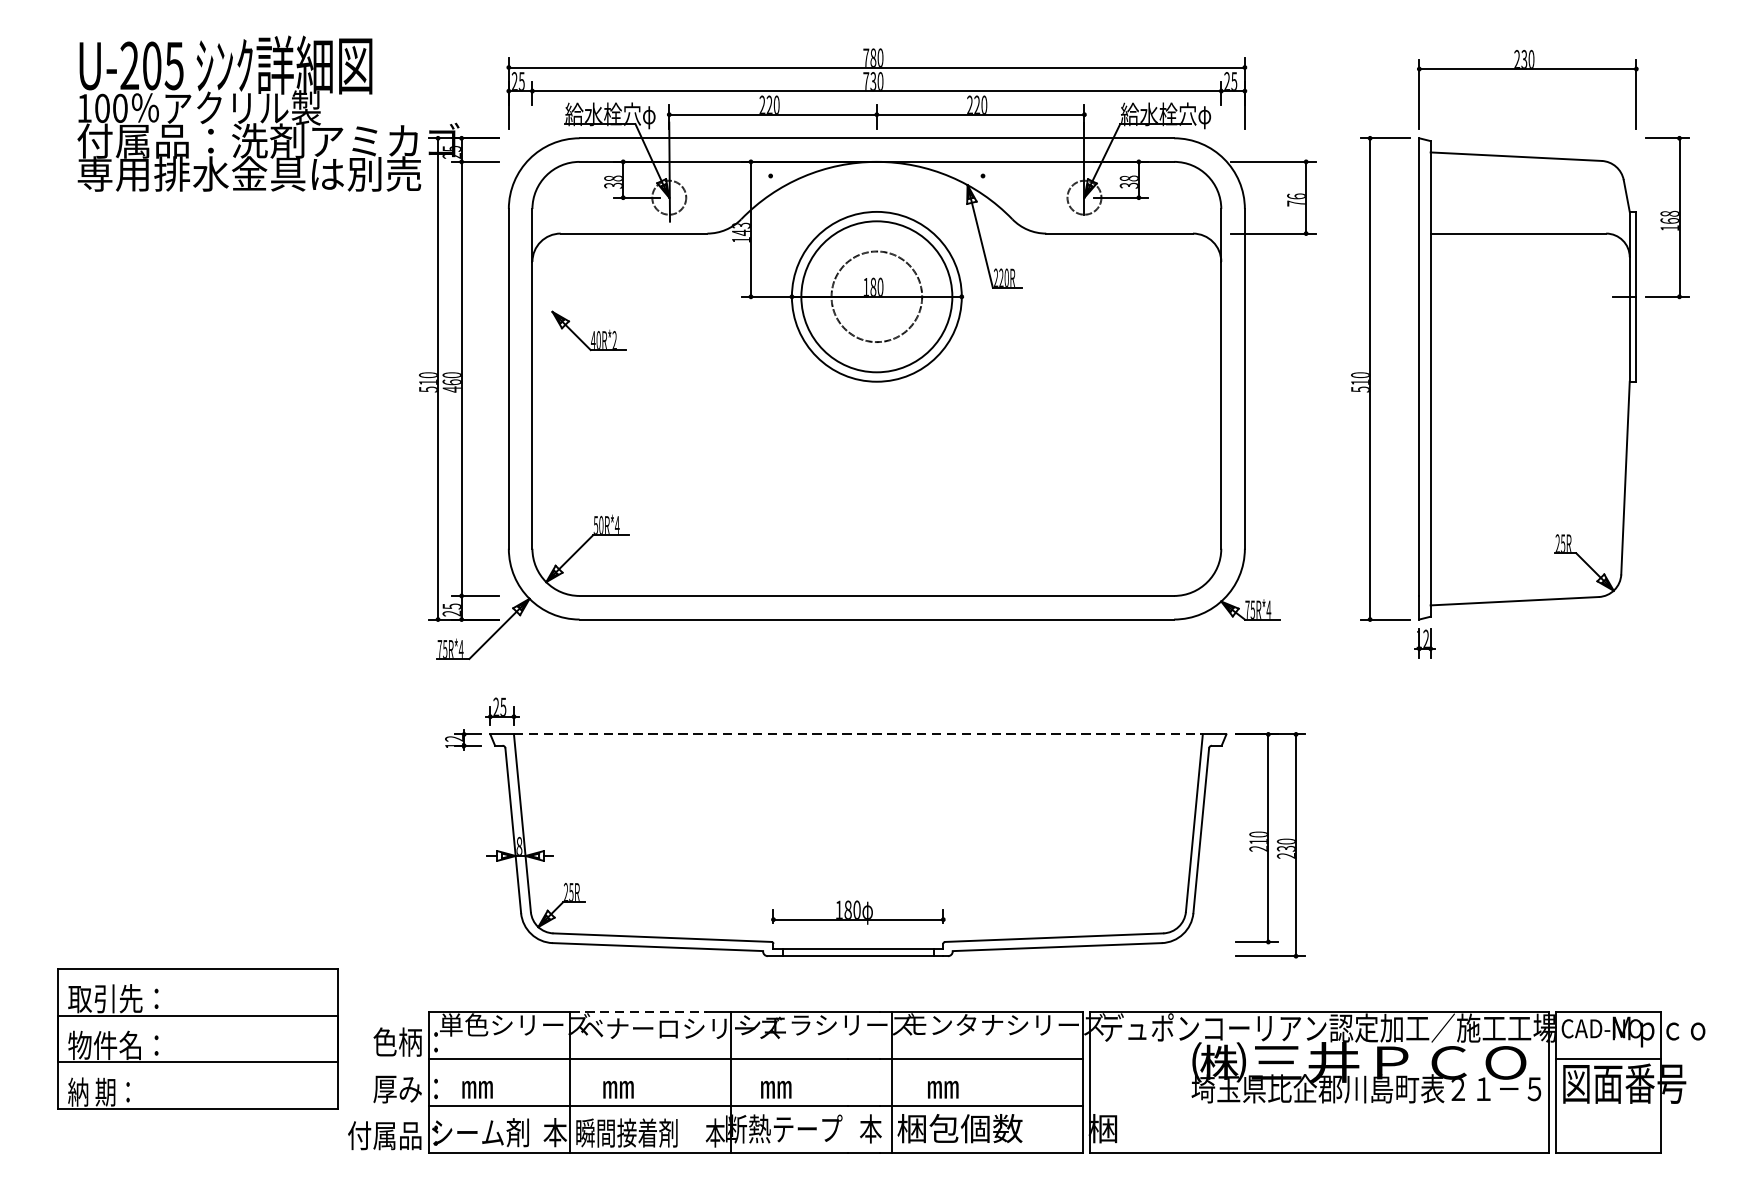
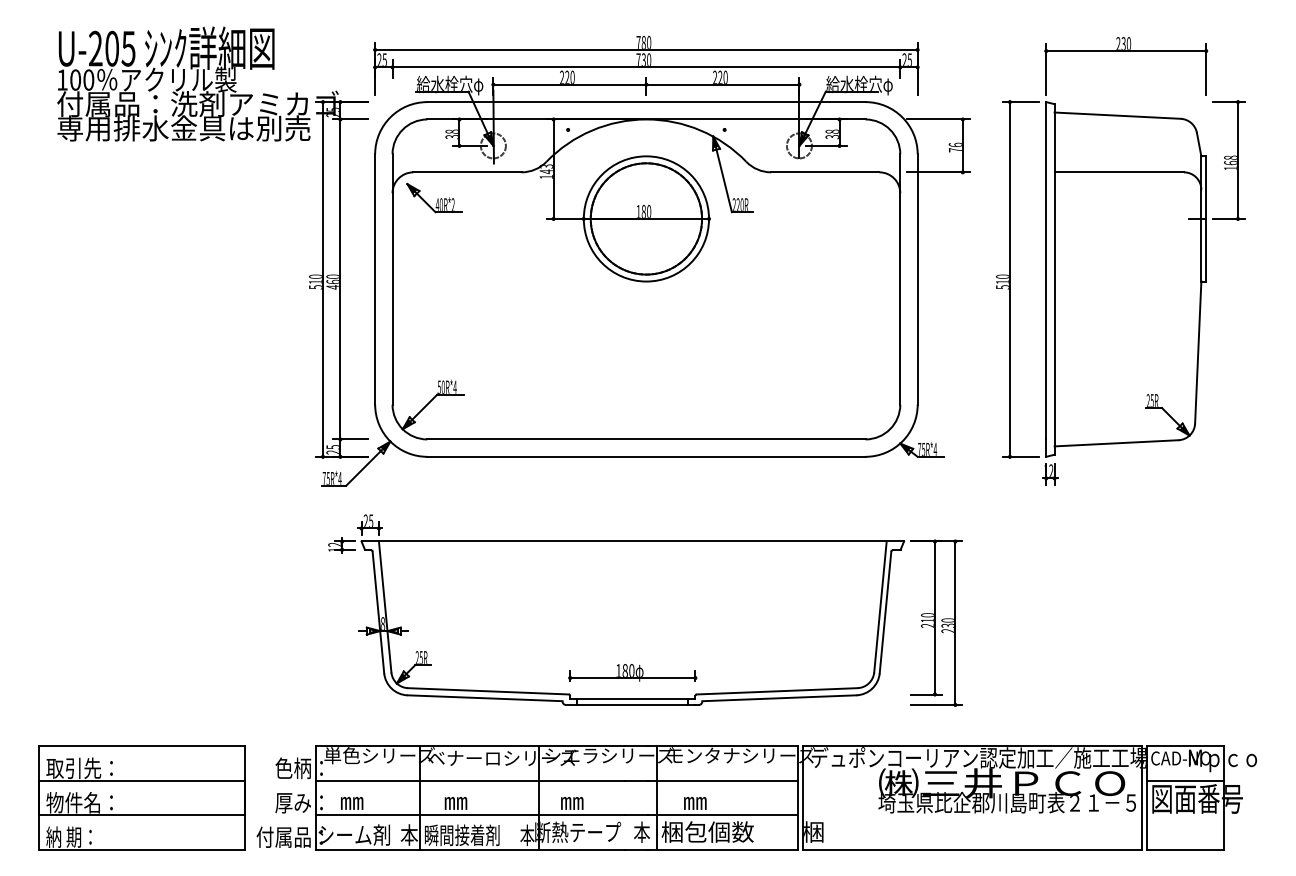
circle: (876, 296) -> (646, 218), size x1.67
part: (589, 330) -> (434, 197), moved
line: (857, 734) -> (632, 541), dashed -> solid
line: (639, 1012) -> (471, 746), dashed -> solid
part: (197, 1038) -> (141, 797), moved

